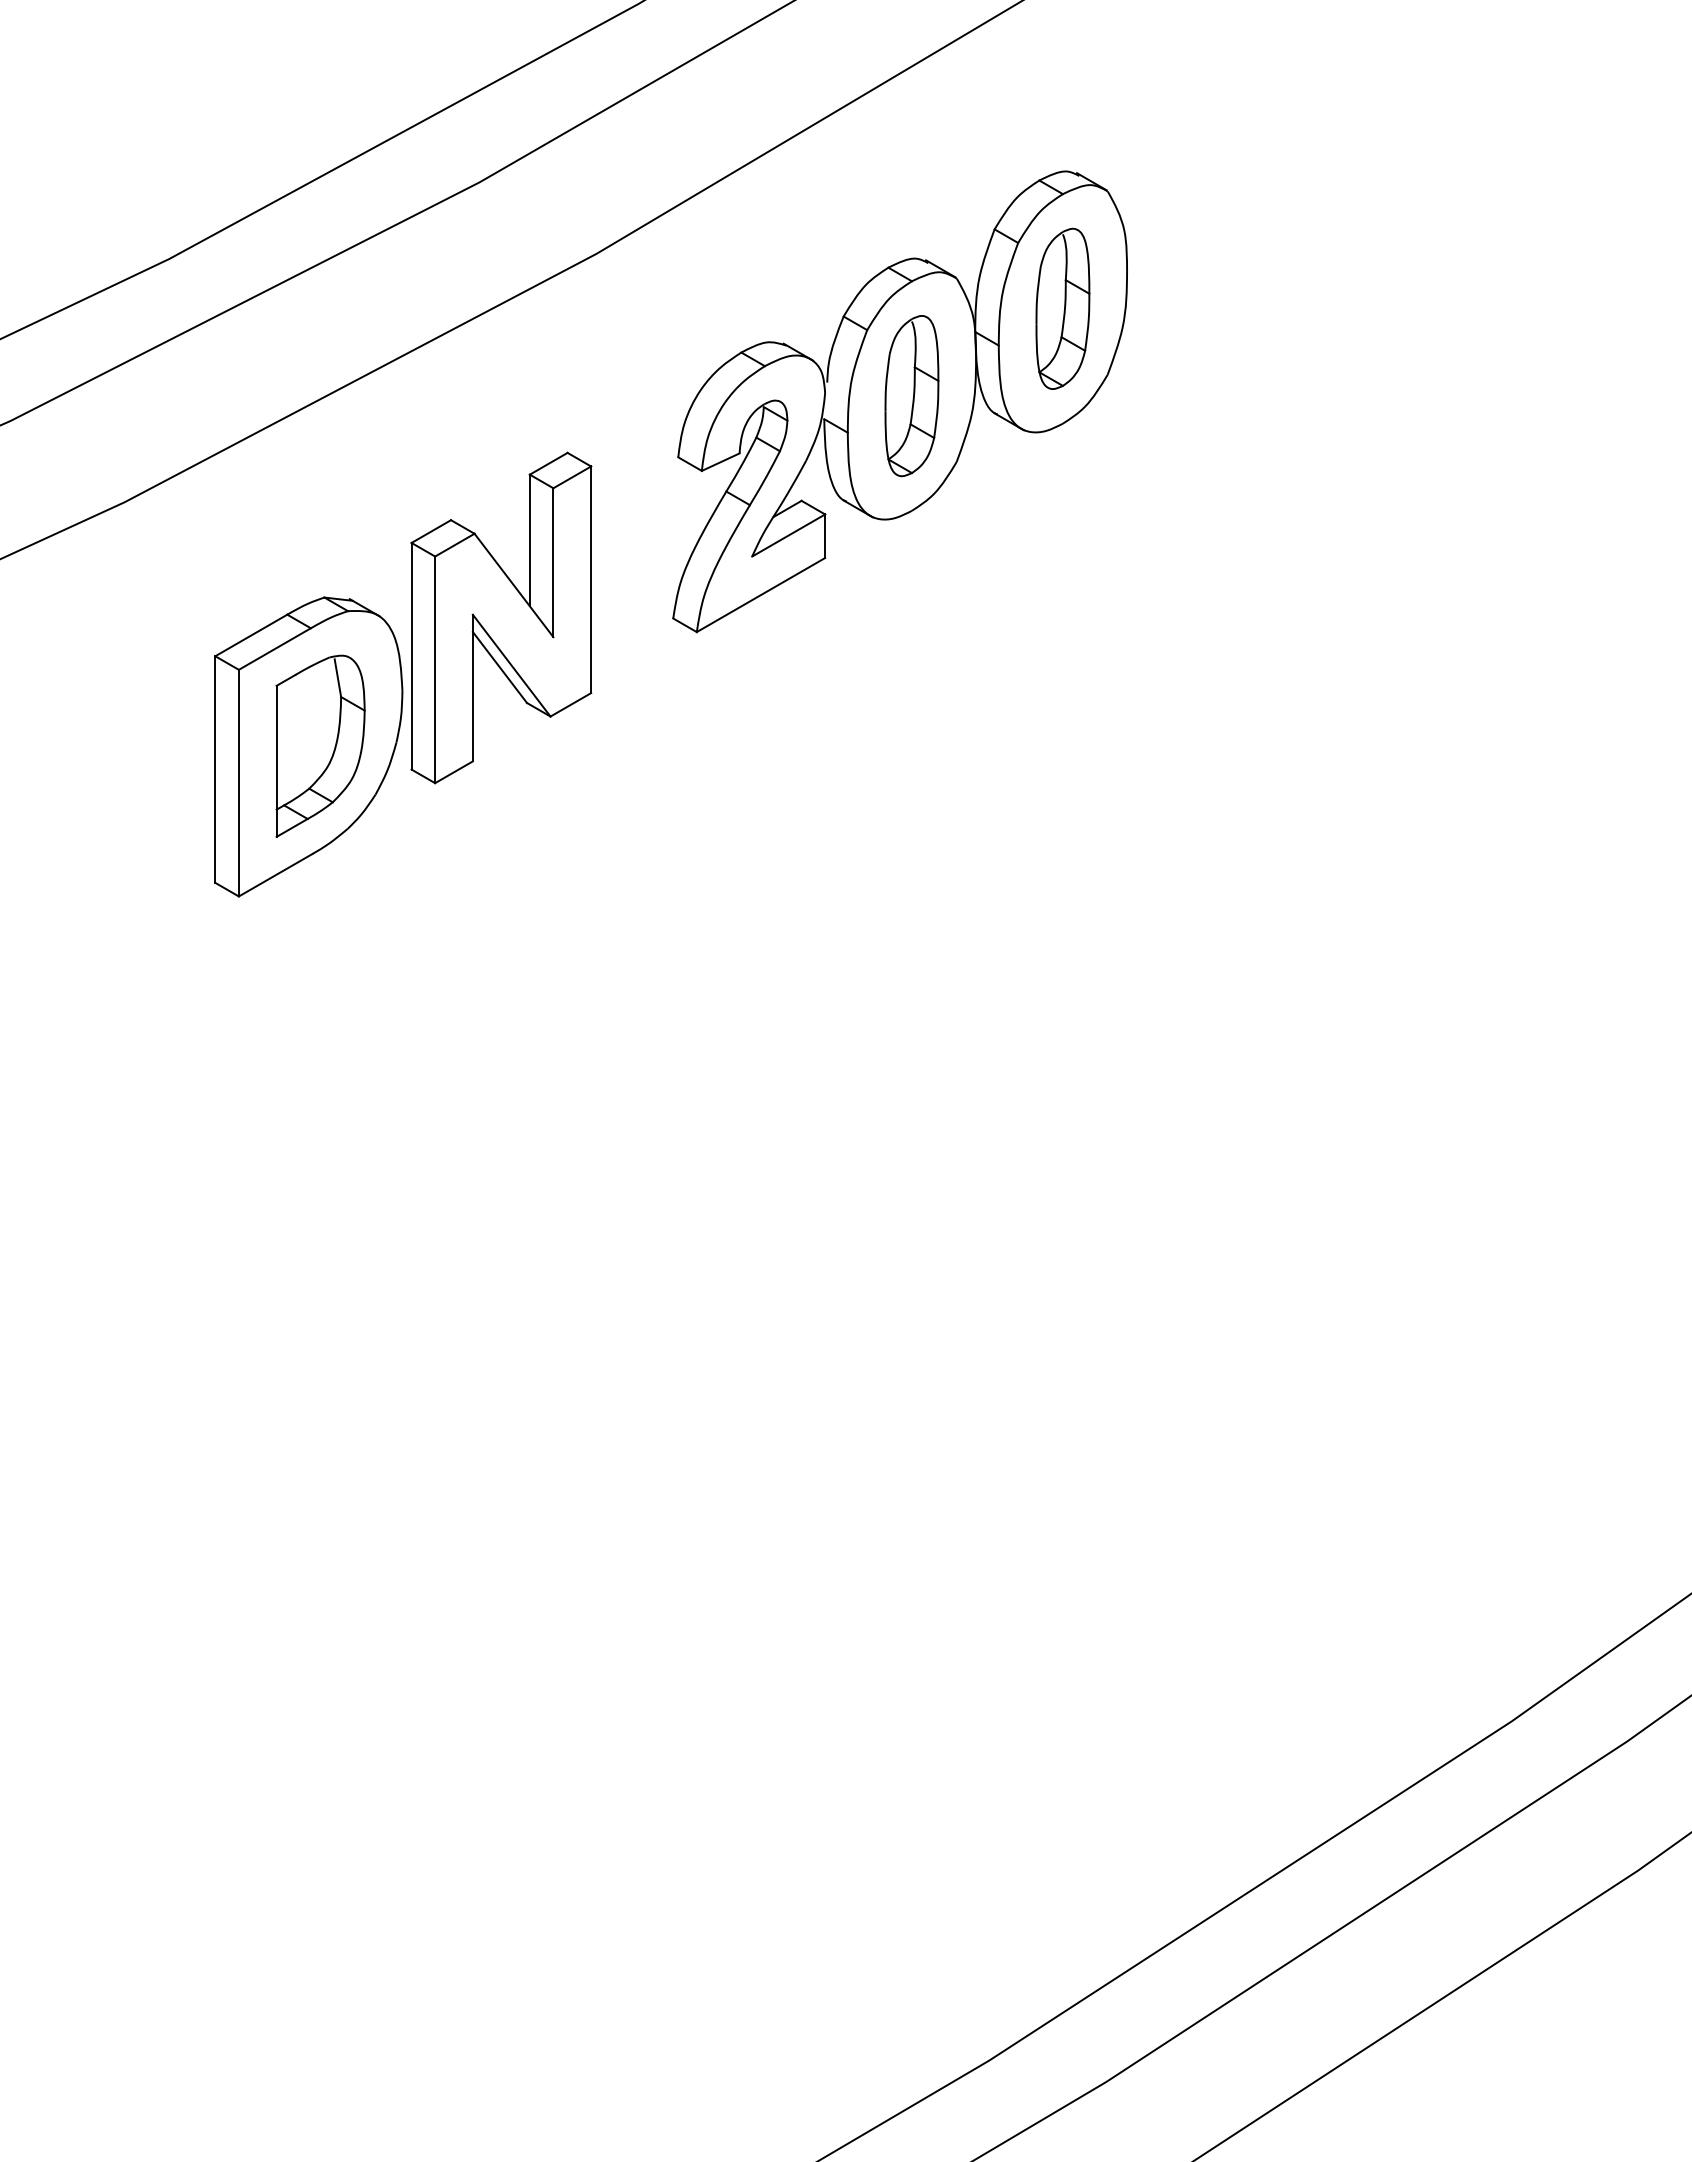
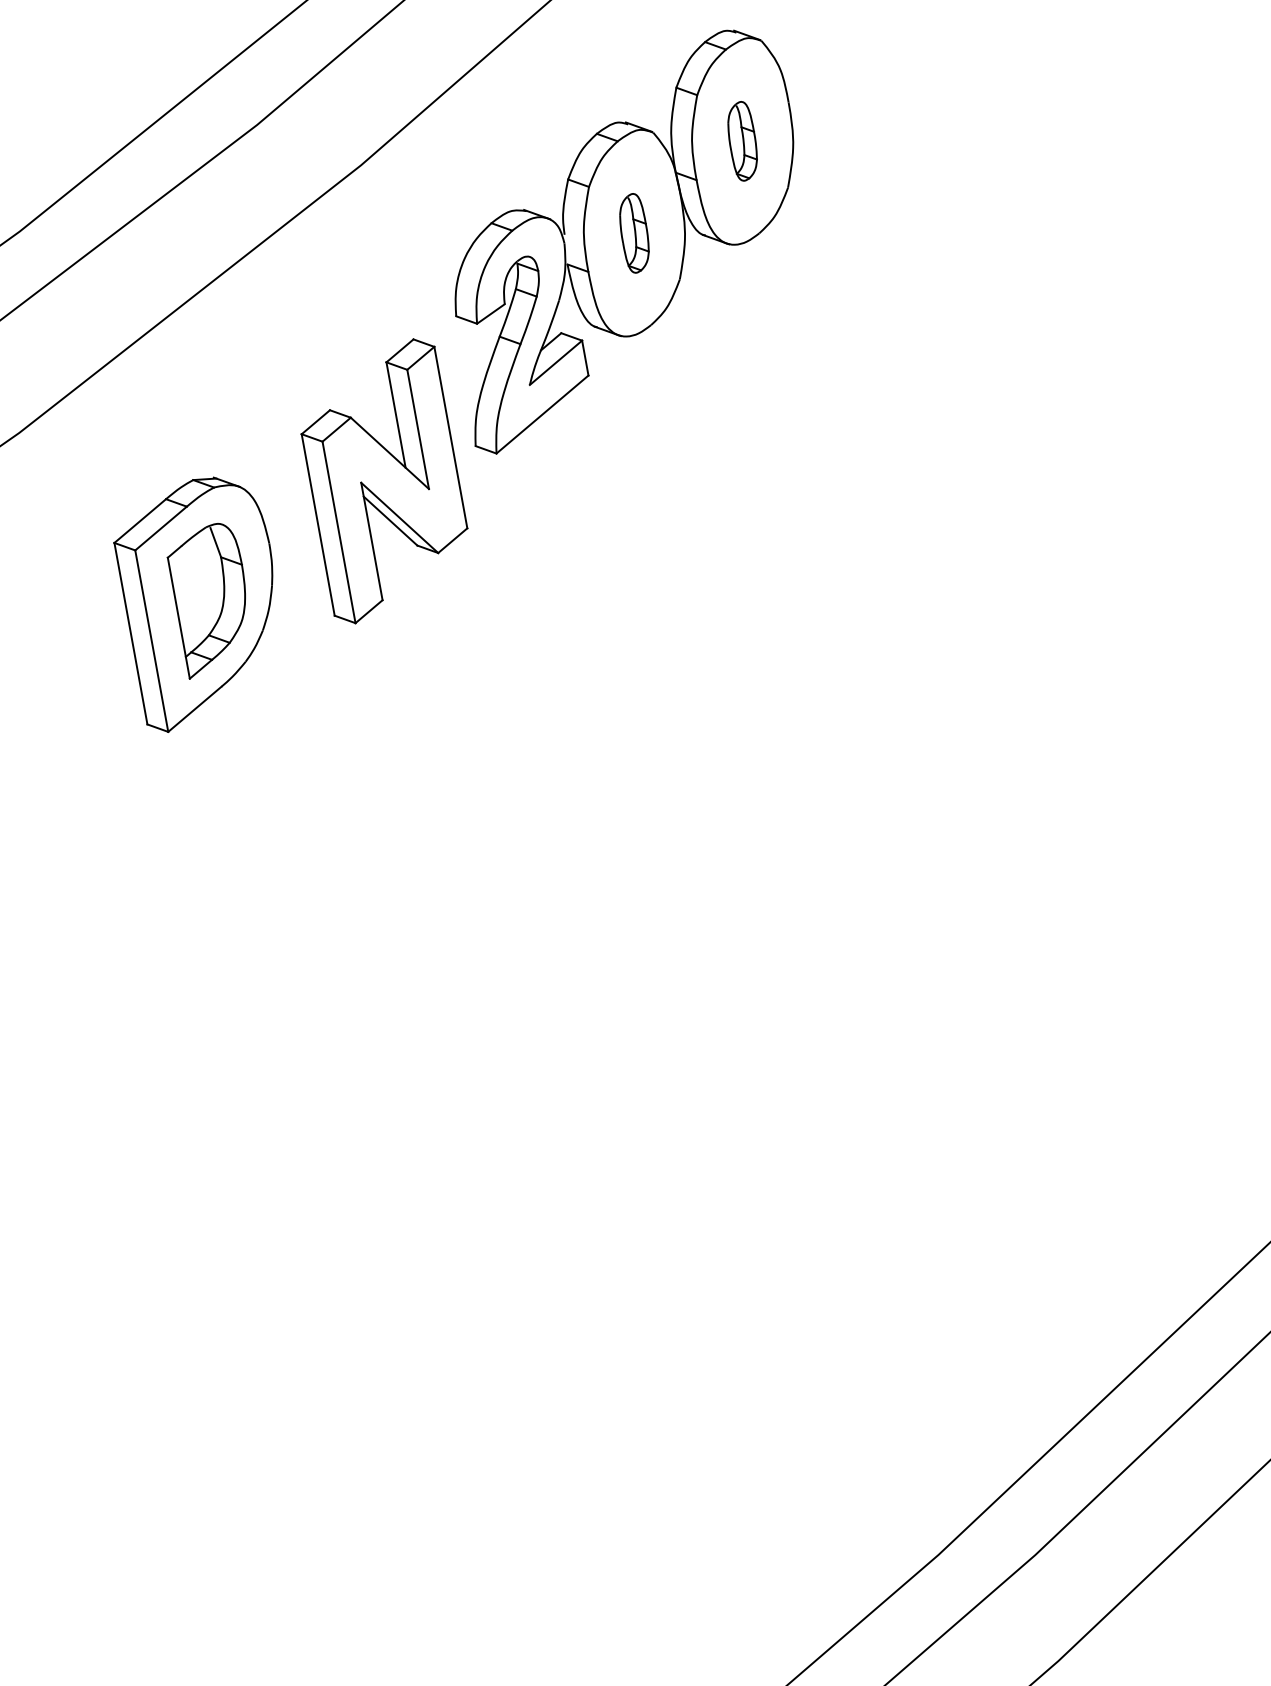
part: (1062, 308) -> (742, 141), size x0.6
part: (911, 396) -> (634, 233), size x0.6
part: (501, 617) -> (384, 480), moved

